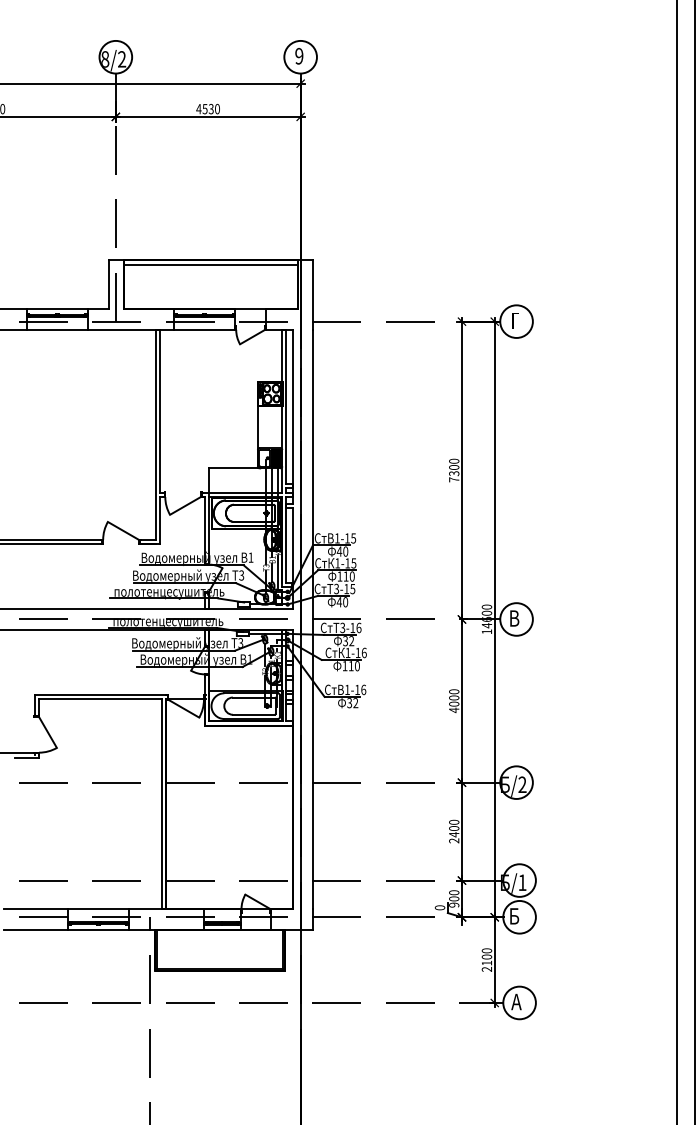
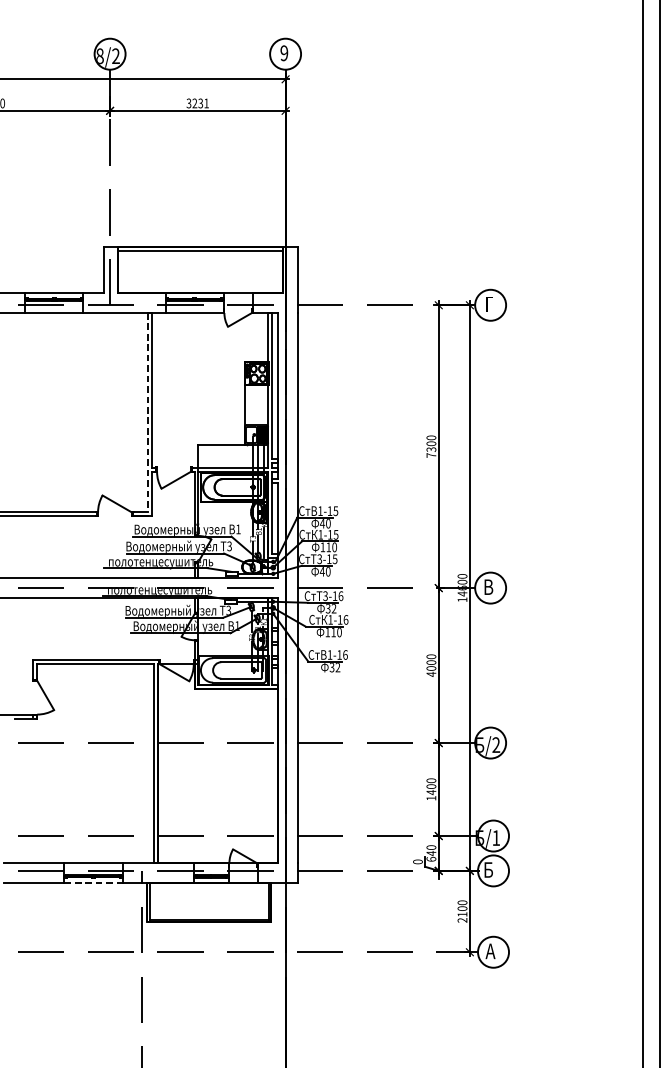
text: (207, 108) -> (197, 102), 4530 -> 3231
line: (155, 434) -> (147, 412), solid -> dashed
text: (454, 840) -> (431, 797), 2400 -> 1400
text: (454, 901) -> (431, 855), 900 -> 640
line: (98, 929) -> (93, 882), solid -> dashed

